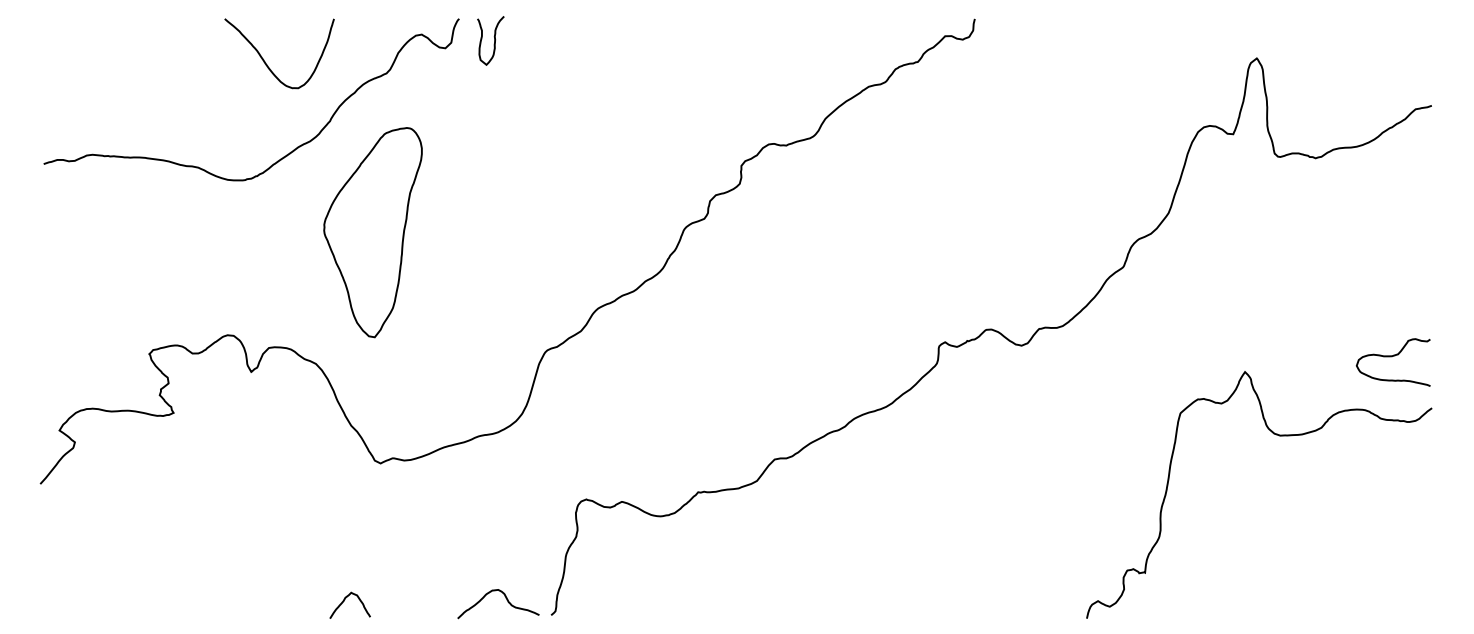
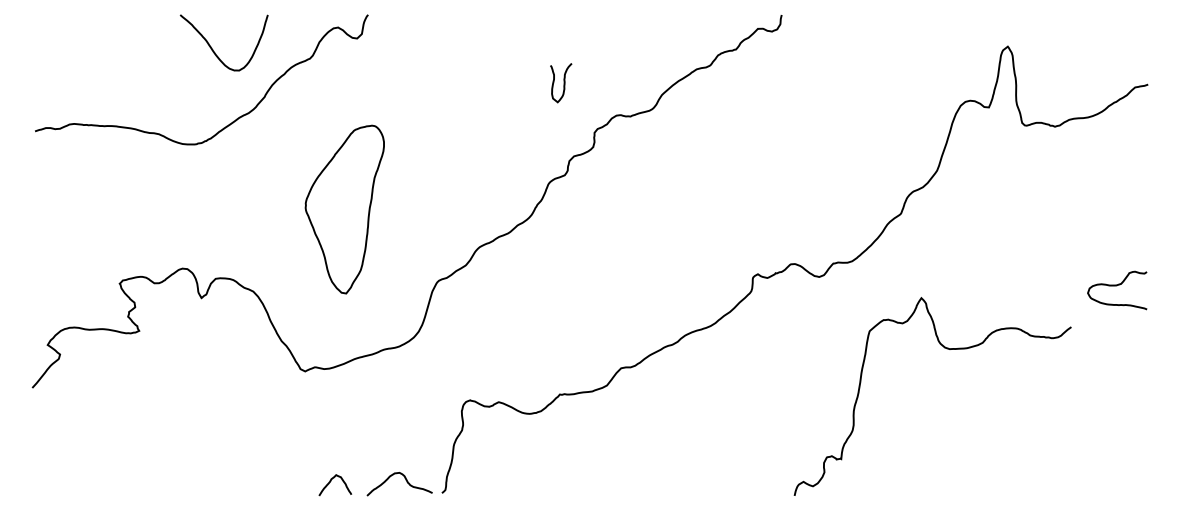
curve: (494, 40) -> (564, 82), moved
part: (372, 232) -> (344, 209), moved
curve: (1279, 436) -> (949, 349), moved
curve: (344, 601) -> (330, 482), moved

